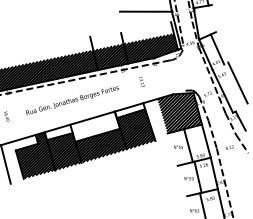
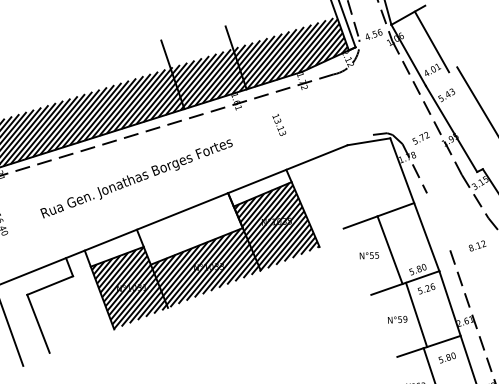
hatch: (179, 113) -> (364, 184), removed
line: (212, 134) -> (438, 221), removed
hatch: (34, 155) -> (67, 301), removed

